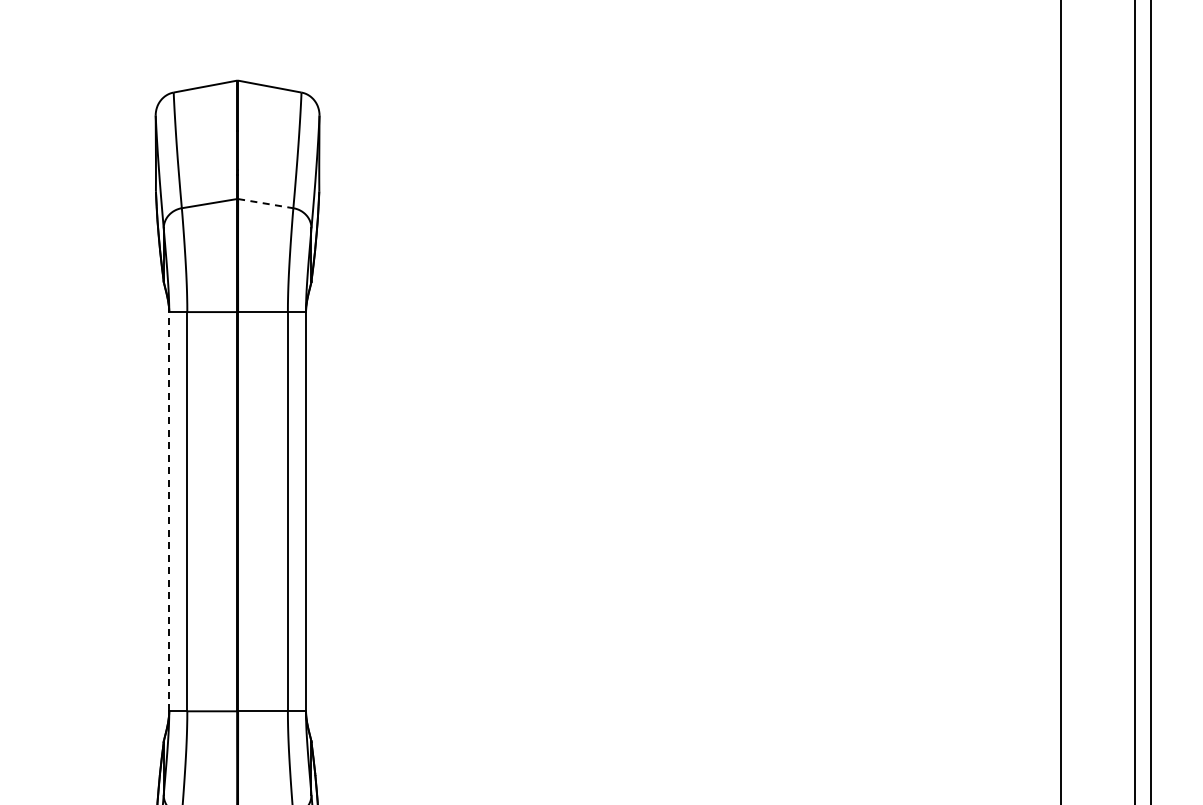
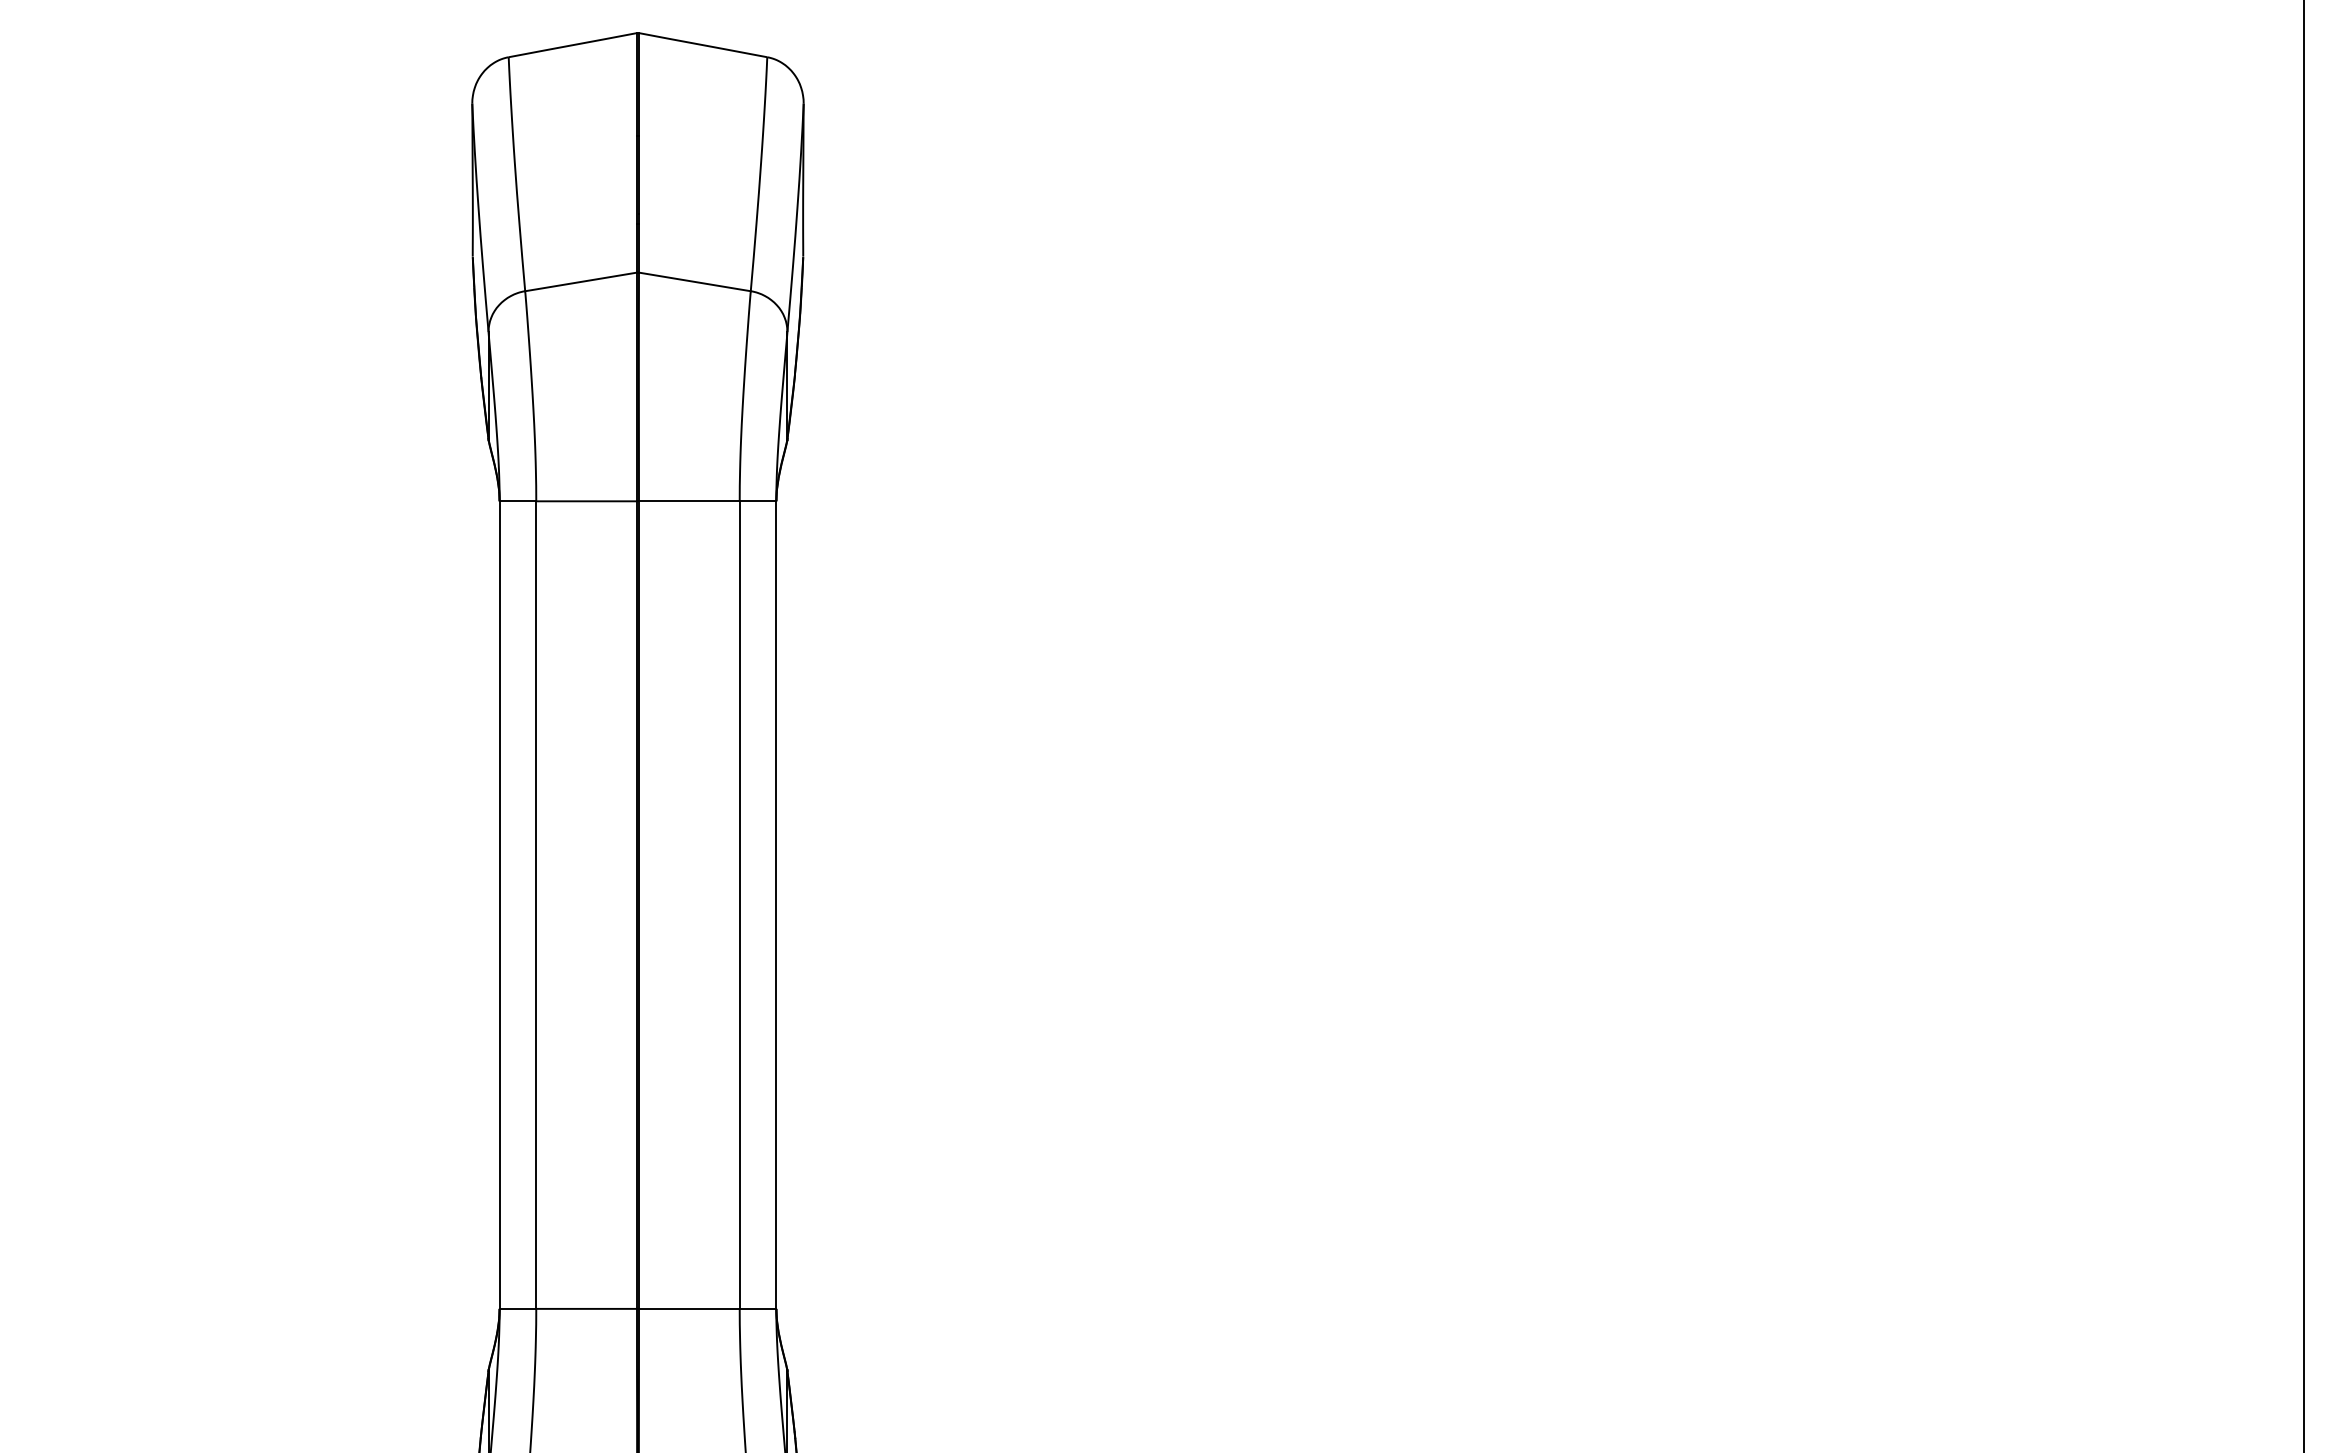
line: (266, 203) -> (696, 281), dashed -> solid
line: (169, 511) -> (500, 904), dashed -> solid

